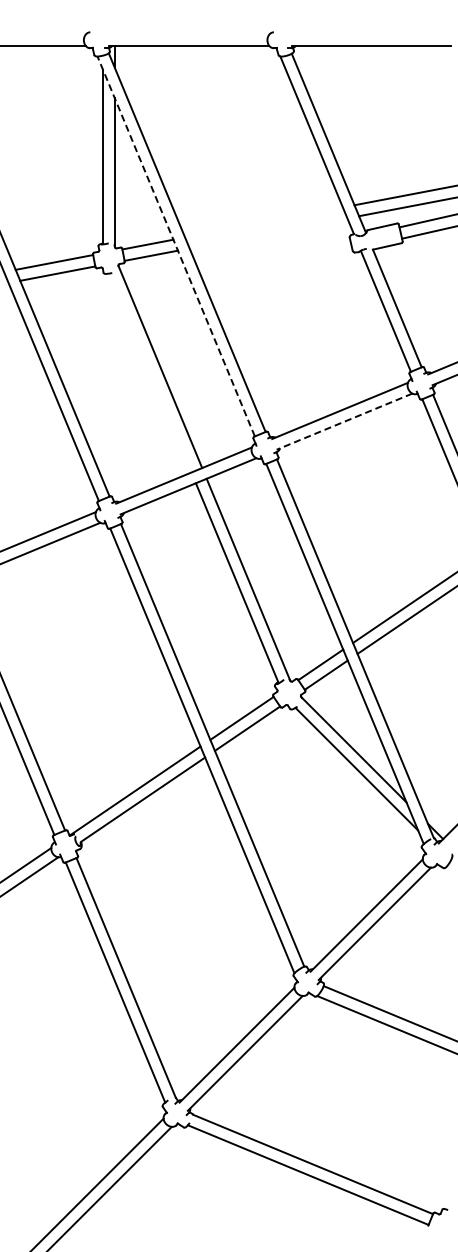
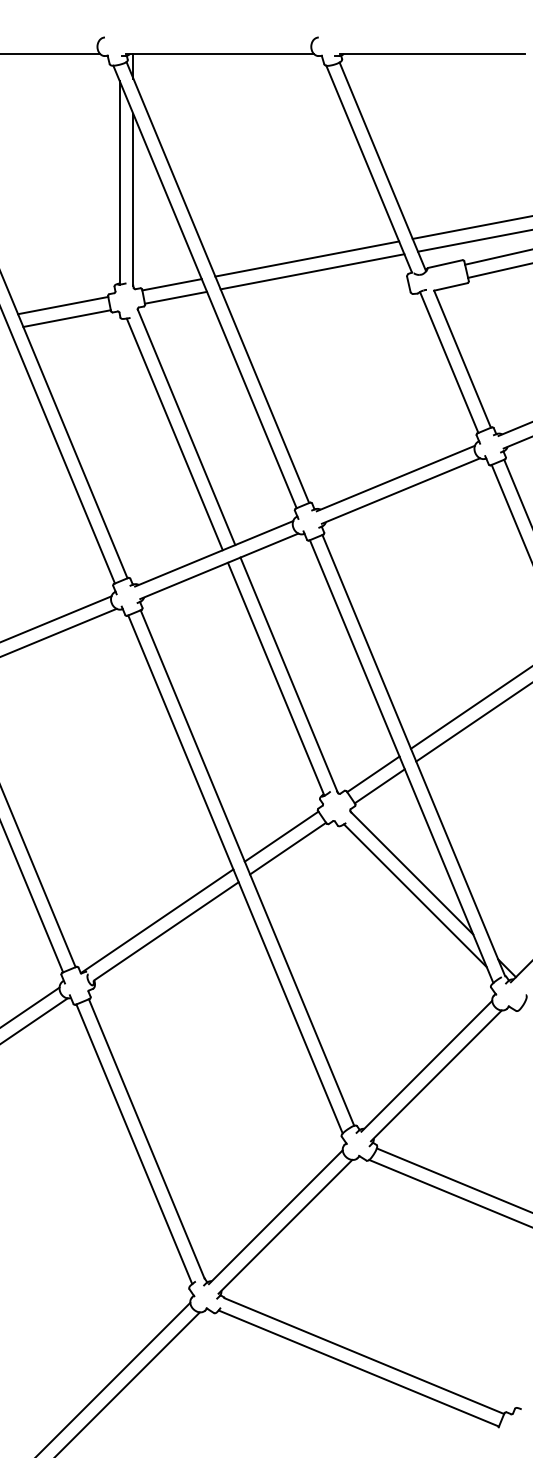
line: (263, 222) -> (306, 259), added
line: (268, 233) -> (312, 271), added
line: (176, 246) -> (205, 286), dashed -> solid
line: (150, 372) -> (175, 433), added
line: (344, 421) -> (401, 490), dashed -> solid

